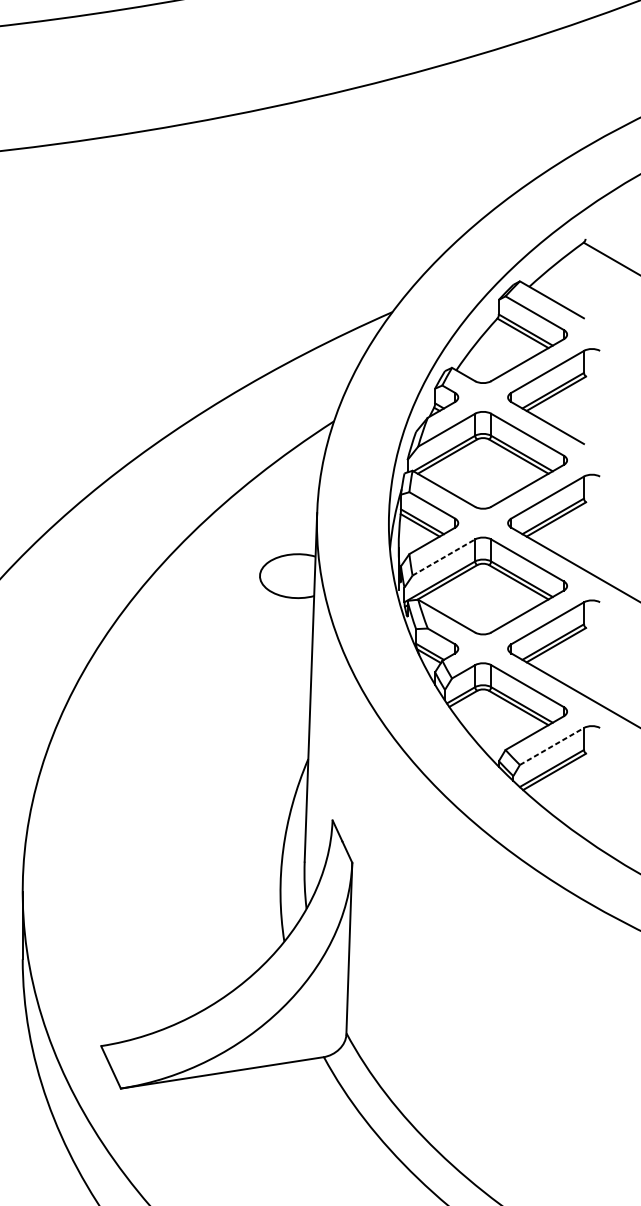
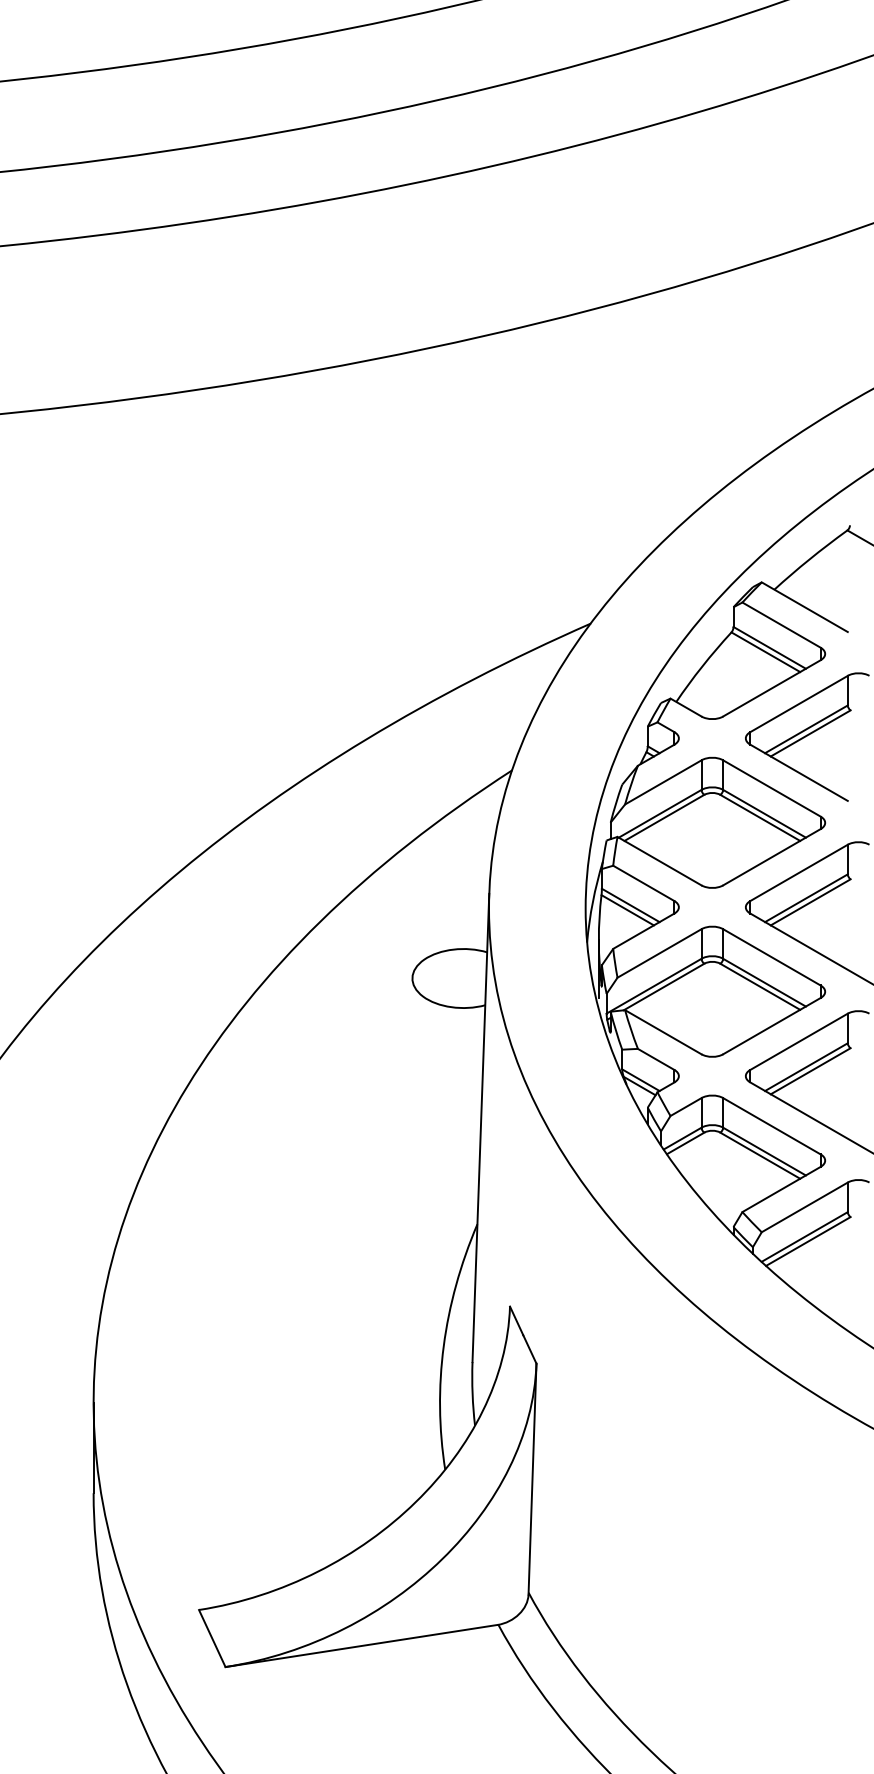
line: (443, 557) -> (659, 953), dashed -> solid
line: (551, 746) -> (804, 1207), dashed -> solid

